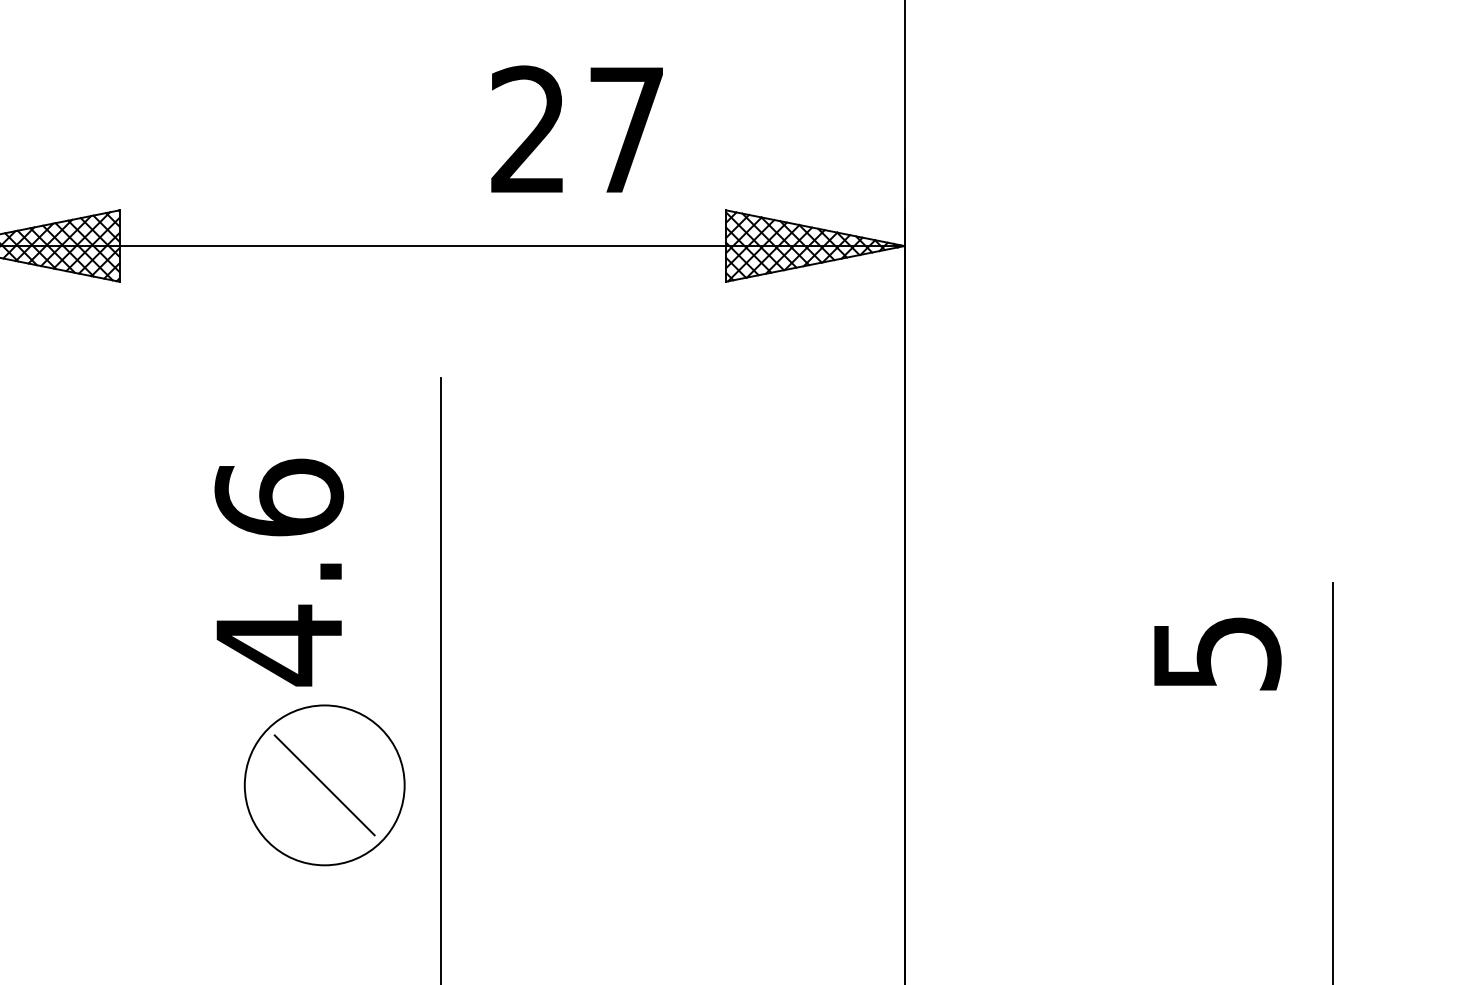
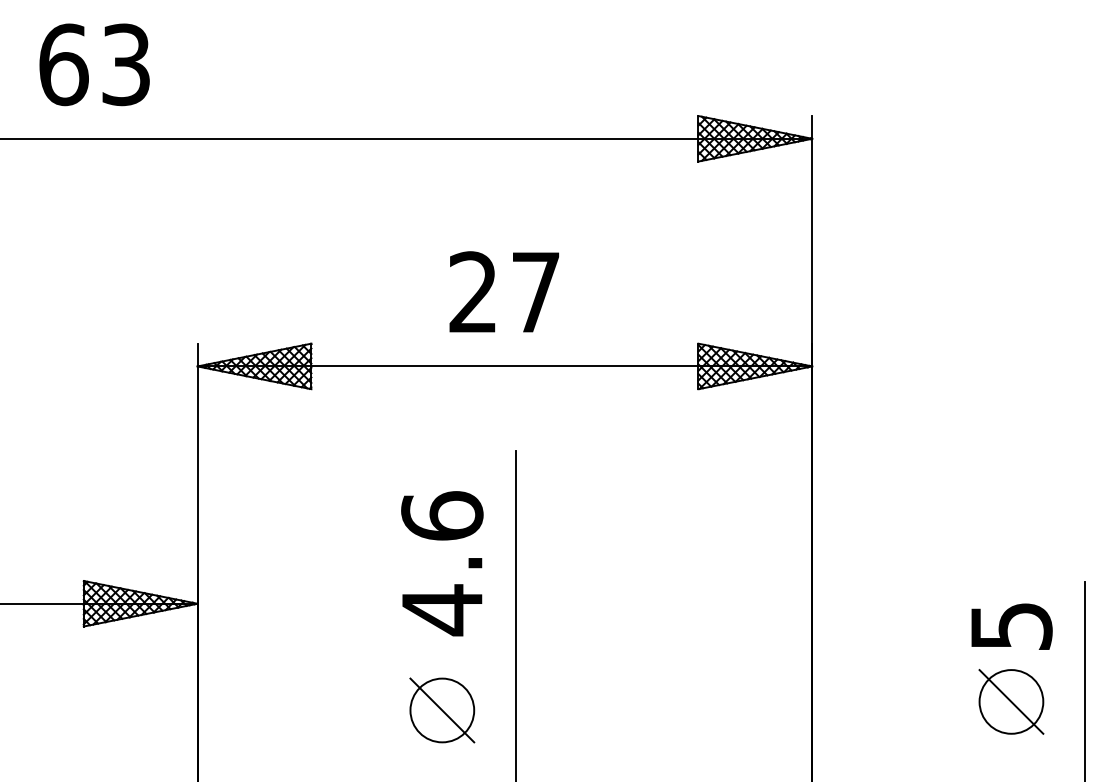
text: (575, 128) -> (503, 291), moved
text: (279, 572) -> (442, 563), moved
part: (1216, 771) -> (1011, 701), added
circle: (324, 785) -> (442, 710), size x0.62

